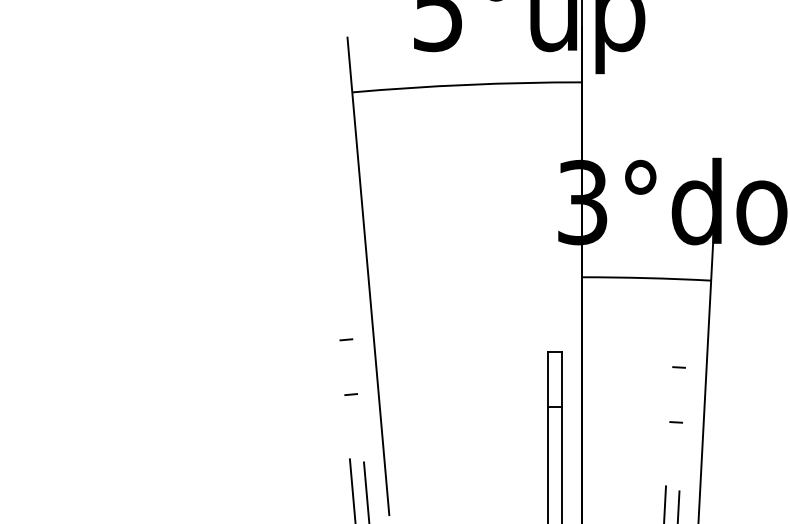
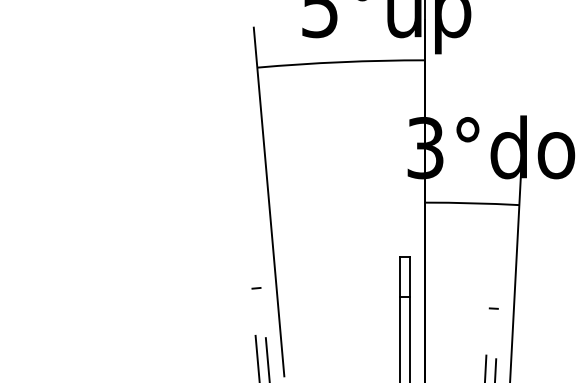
line: (346, 339) -> (253, 248), removed
line: (678, 367) -> (495, 268), removed

